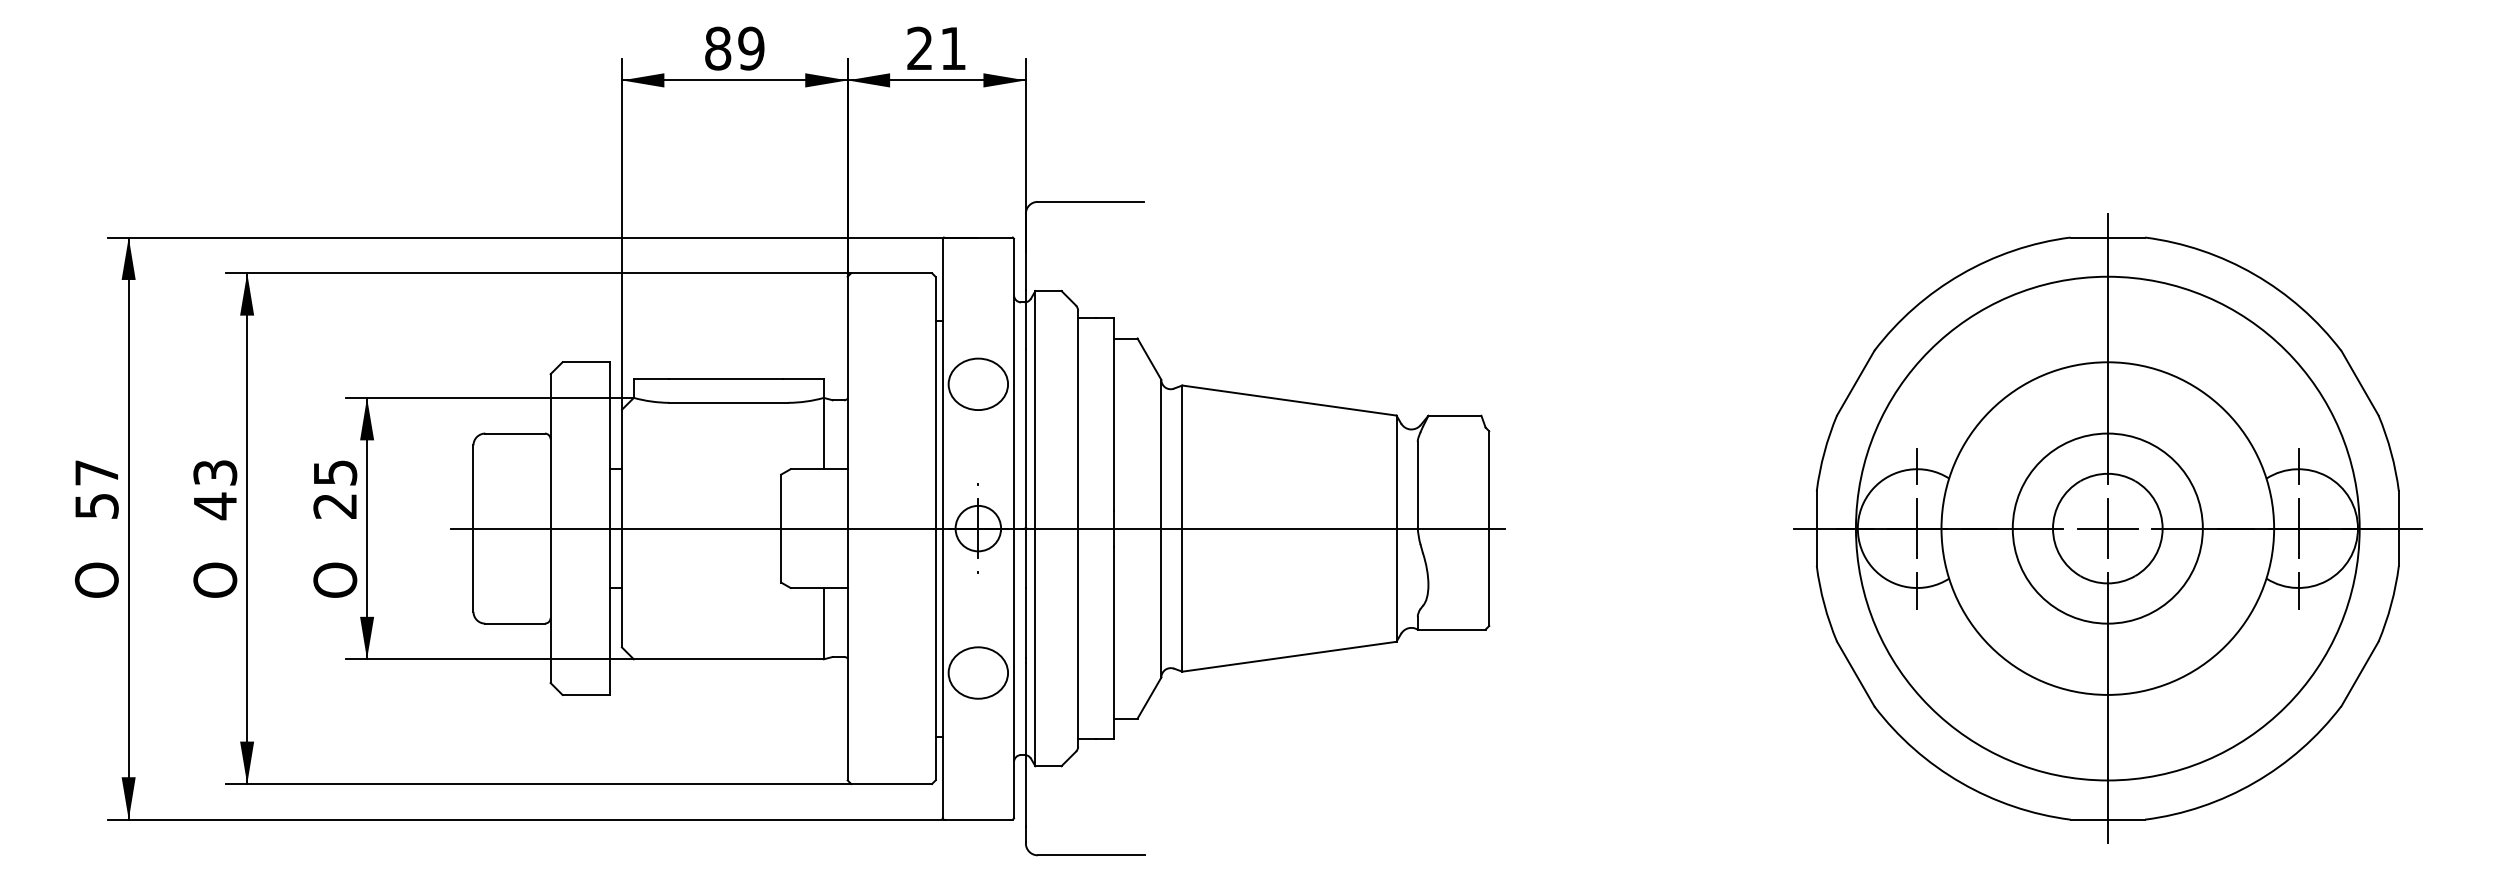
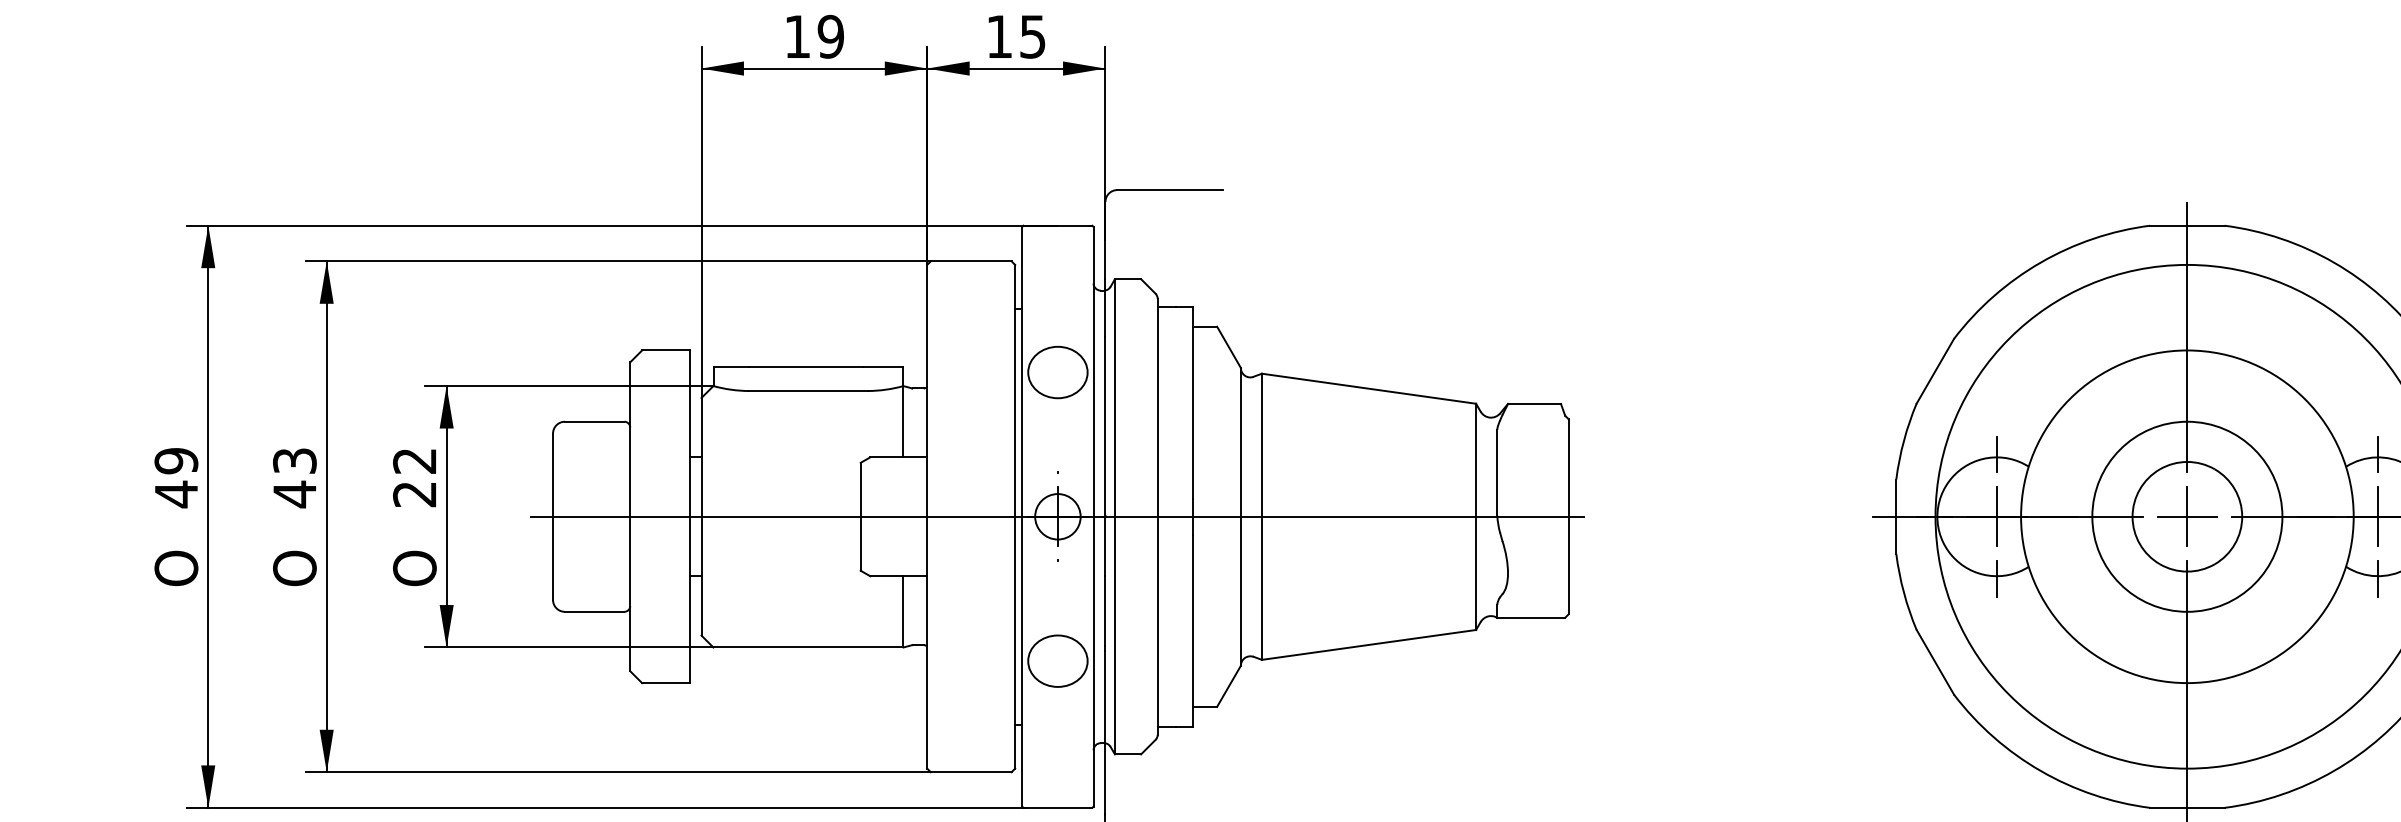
text: (718, 48) -> (798, 36), 89 -> 19
text: (936, 48) -> (1016, 36), 21 -> 15
text: (335, 472) -> (415, 460), 25 -> 22
text: (96, 490) -> (176, 478), 57 -> 49

